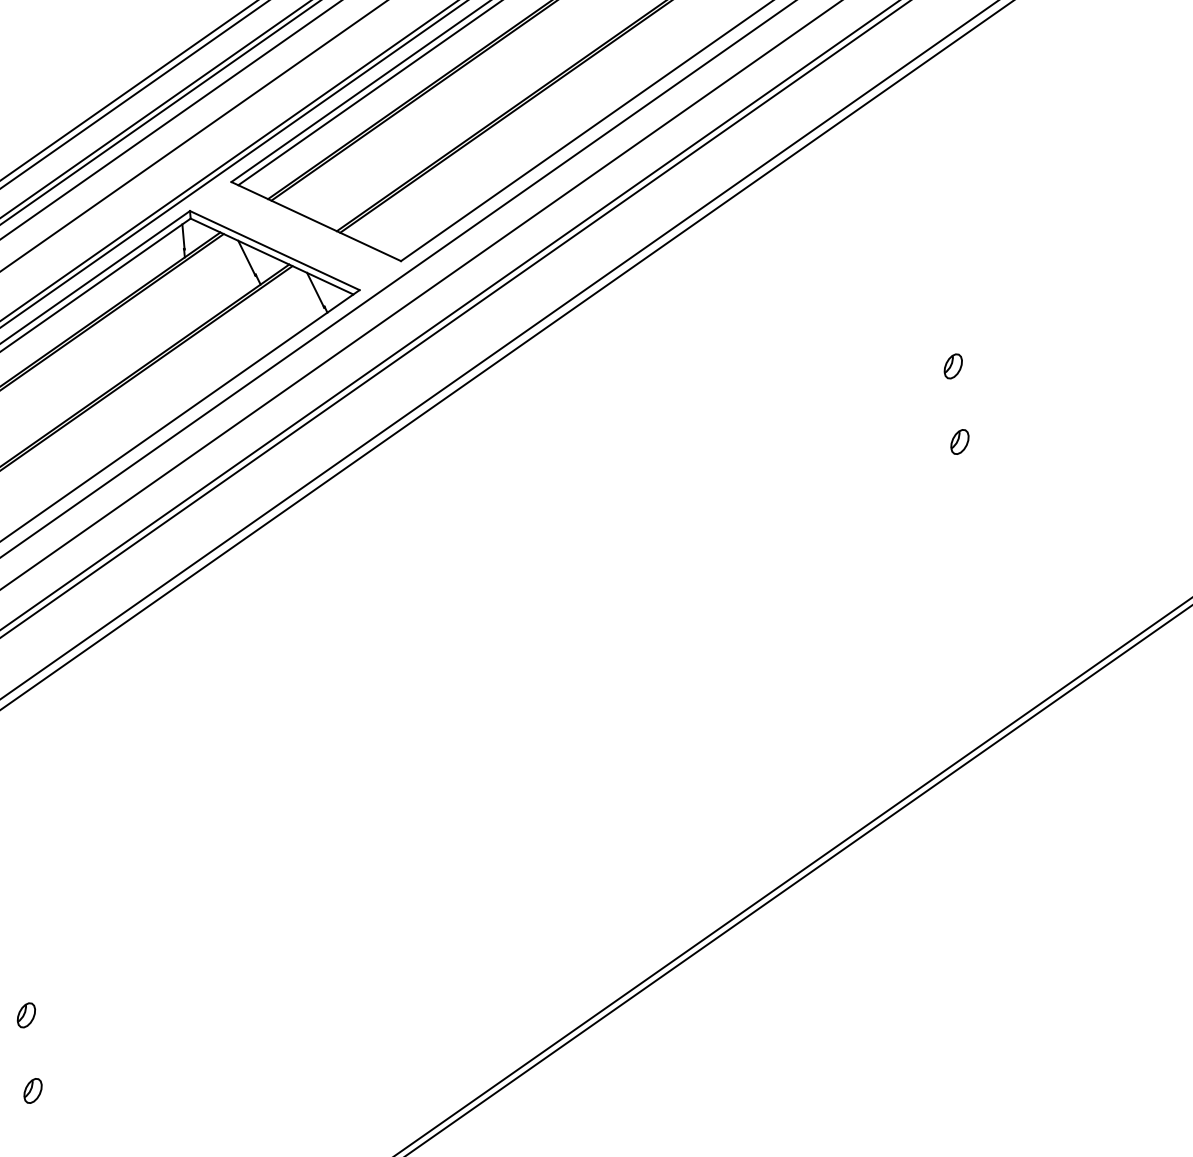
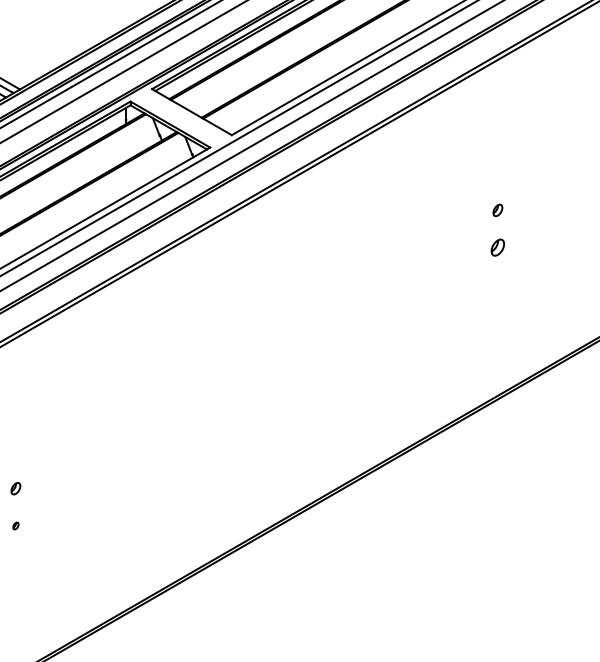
part: (959, 441) -> (497, 247), size x1.4
part: (32, 1089) -> (15, 525), size x0.6

